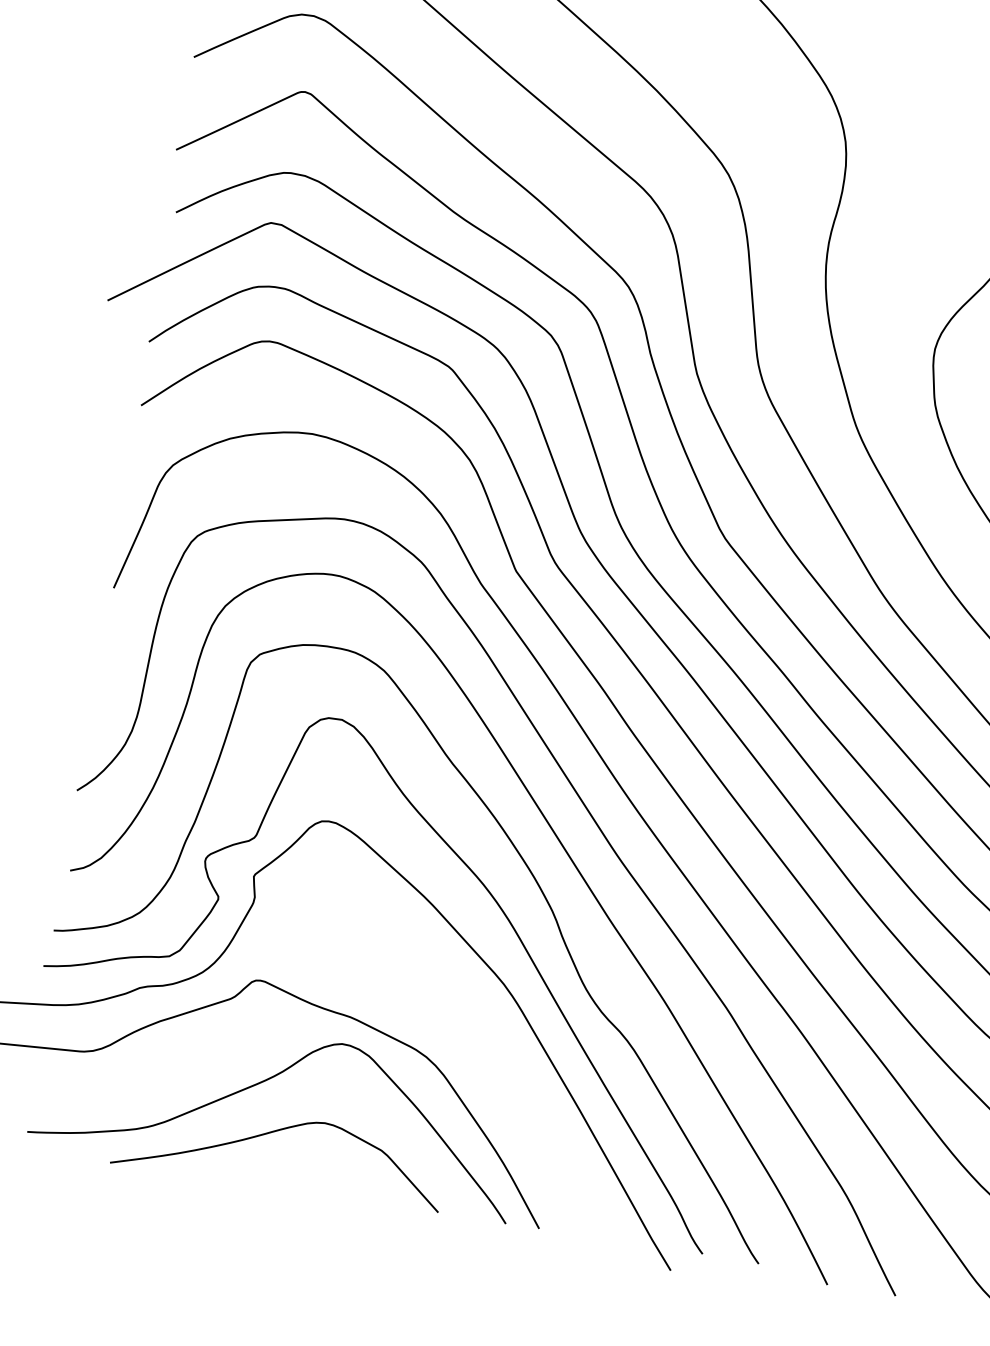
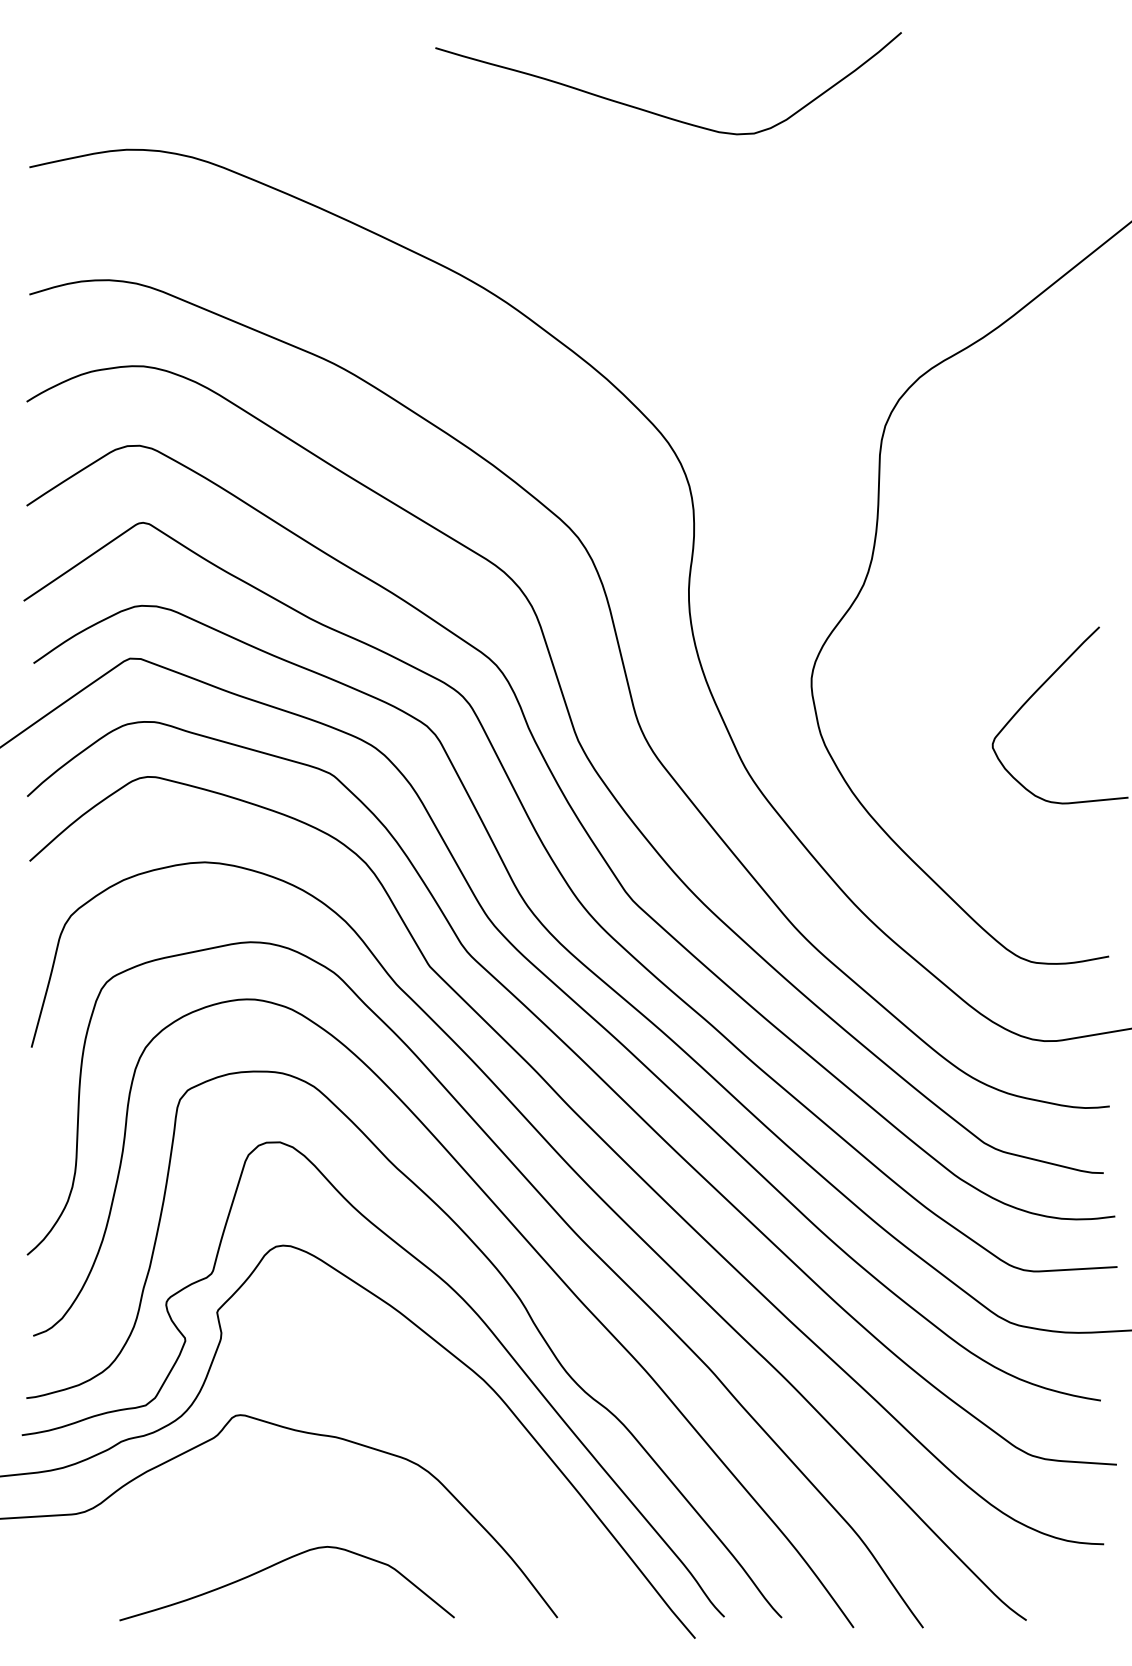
curve: (266, 1081) -> (262, 1514), removed

